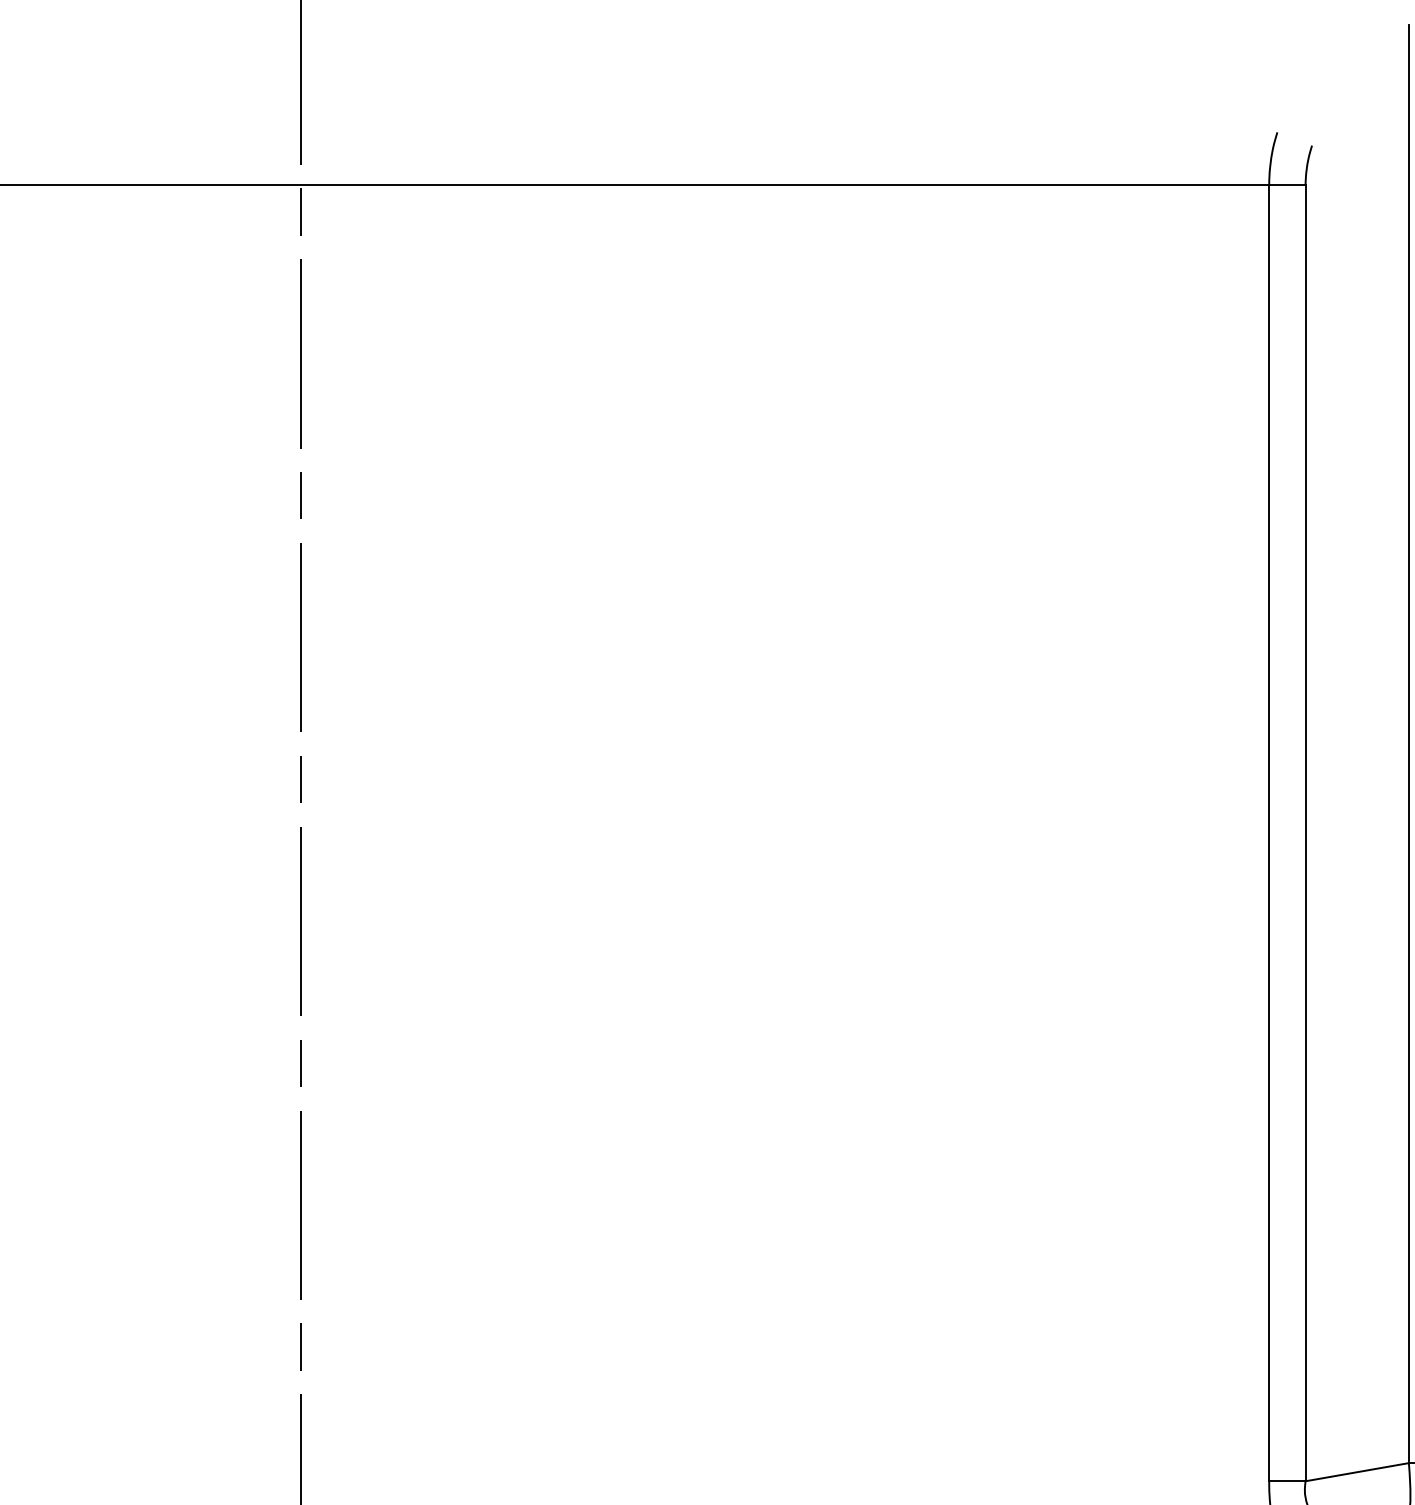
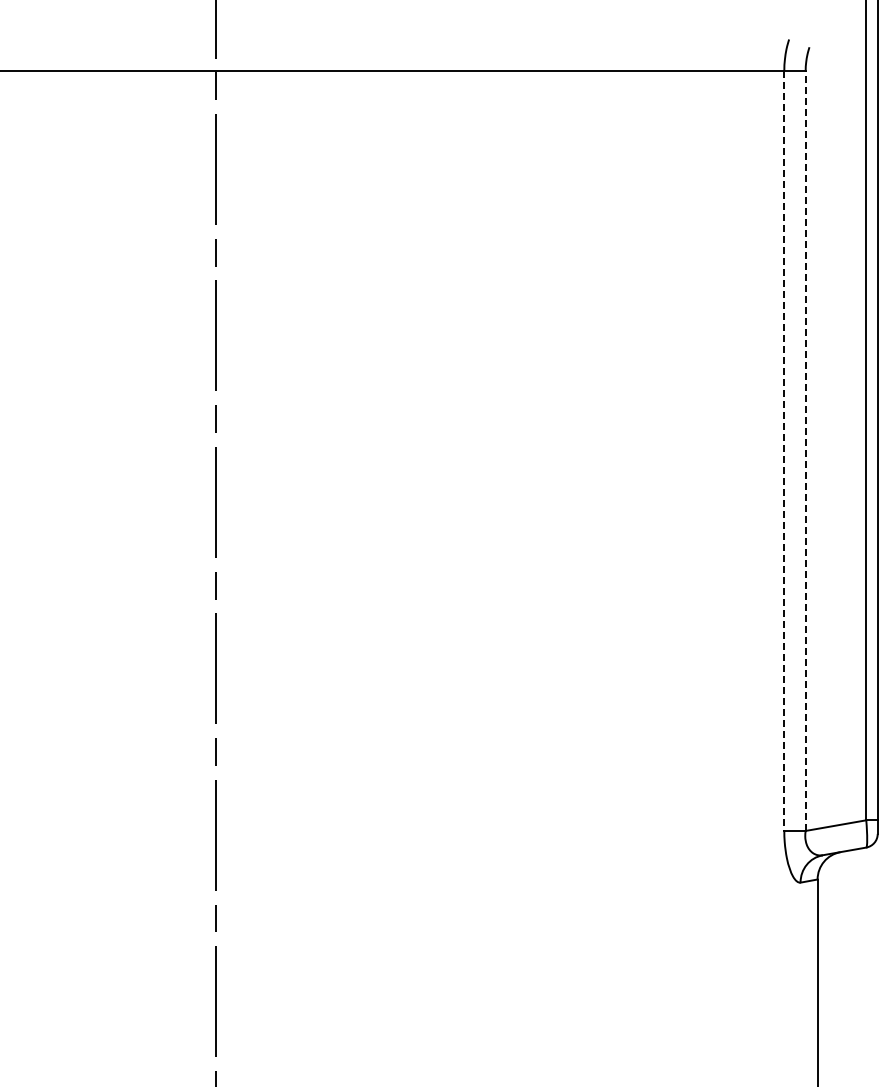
line: (1305, 832) -> (805, 450), solid -> dashed
line: (1269, 834) -> (784, 451), solid -> dashed

